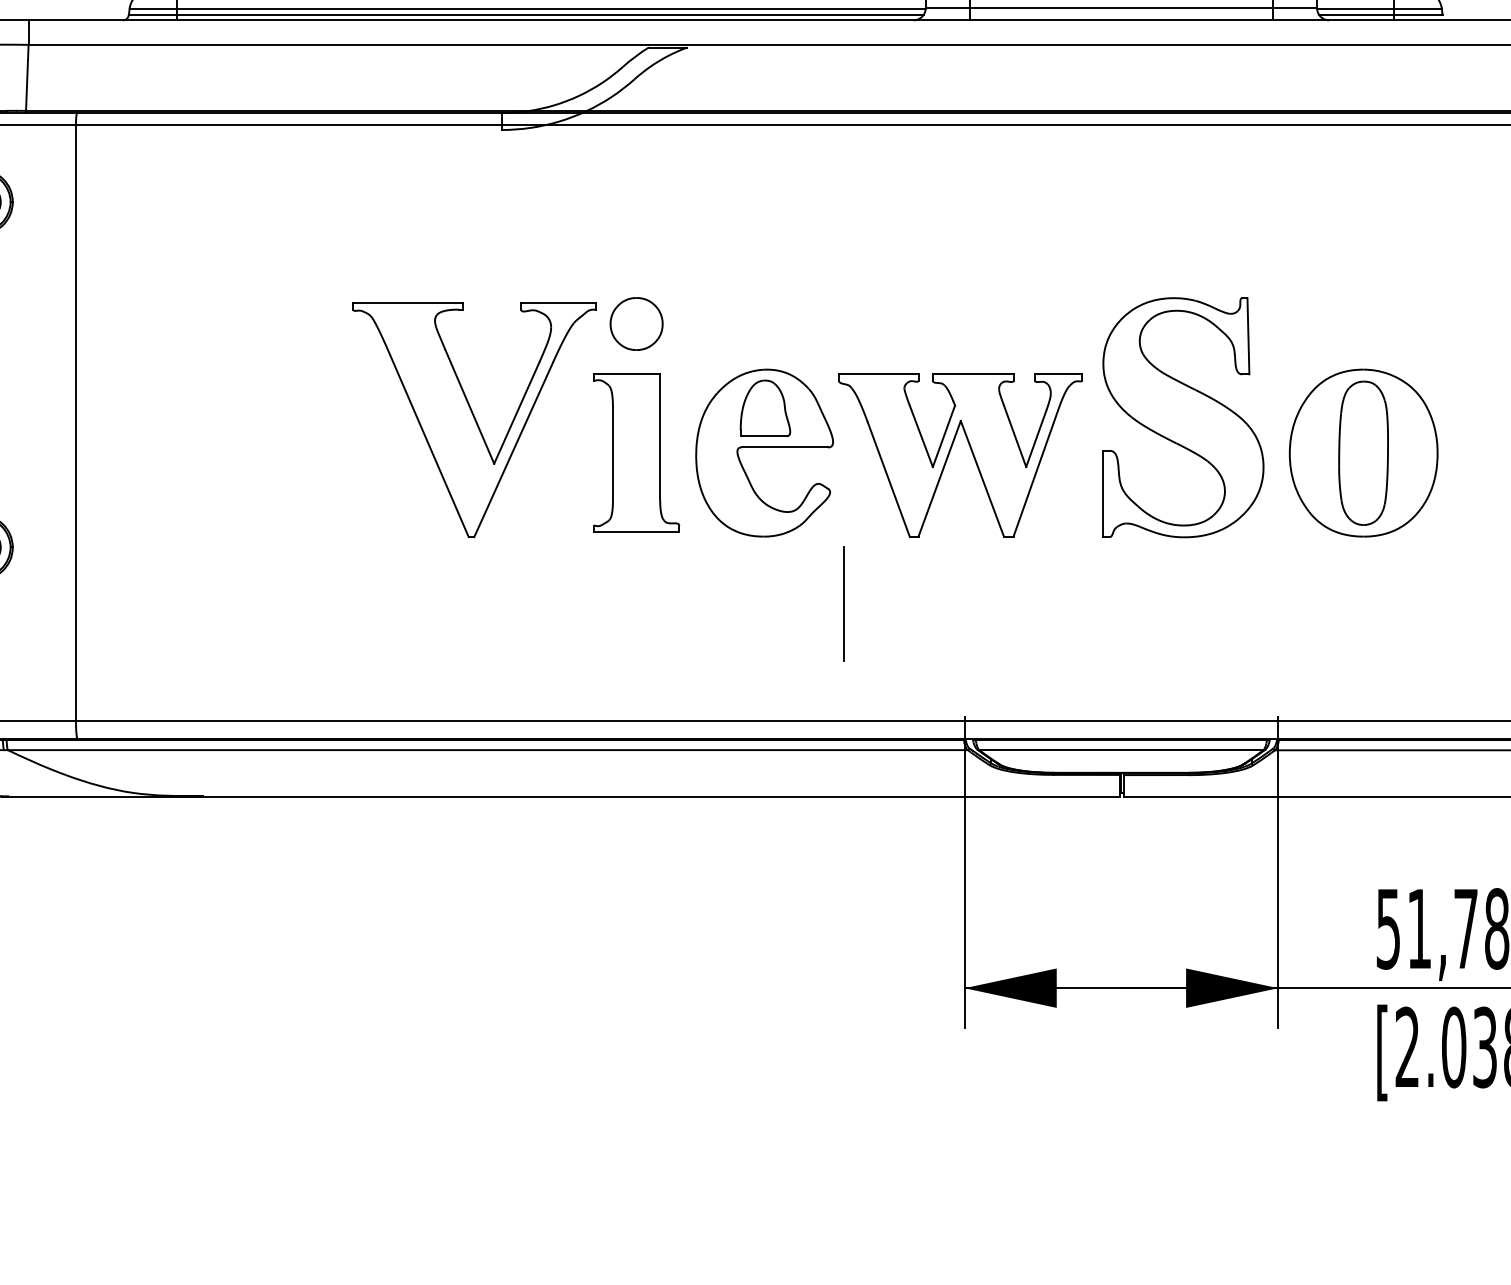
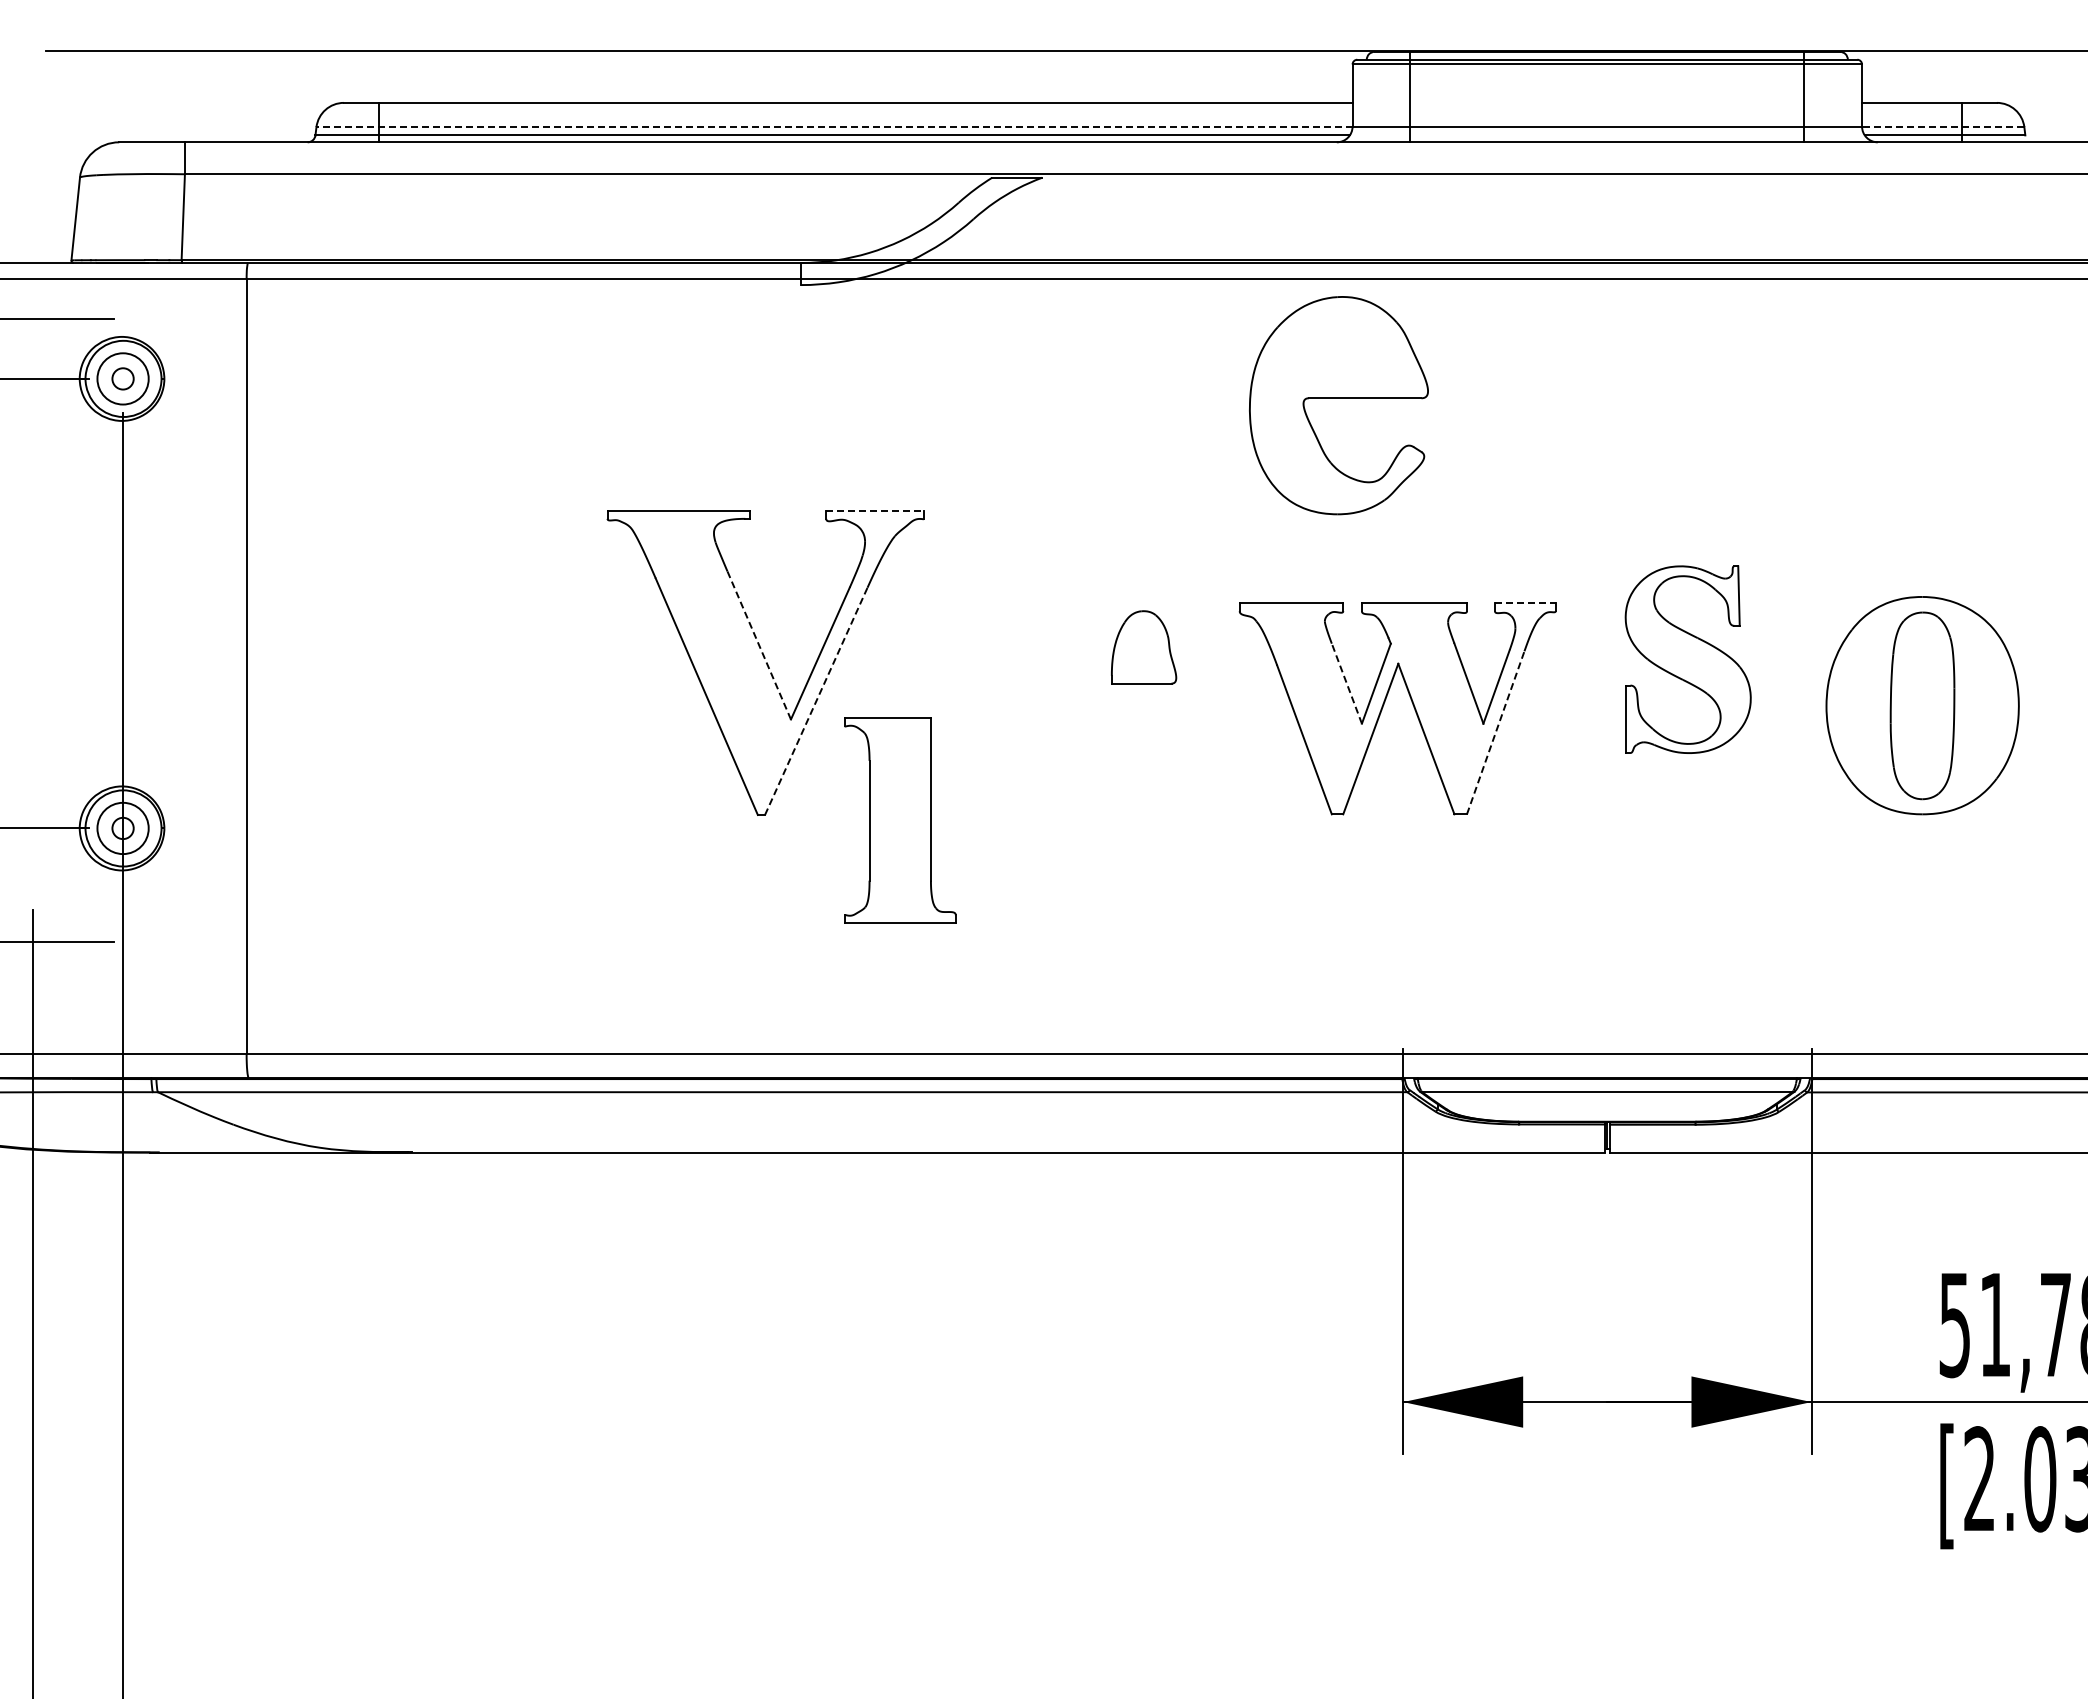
line: (527, 8) -> (834, 127), solid -> dashed
line: (1378, 8) -> (1942, 127), solid -> dashed
line: (559, 303) -> (875, 510), solid -> dashed
part: (636, 323) -> (976, 537), removed
line: (1058, 374) -> (1525, 603), solid -> dashed
line: (470, 406) -> (759, 645), solid -> dashed
part: (1183, 417) -> (1688, 659), size x0.6
line: (921, 436) -> (1346, 683), solid -> dashed
part: (764, 447) -> (1338, 398), moved
line: (513, 449) -> (816, 701), solid -> dashed
part: (636, 453) -> (900, 820), moved
line: (1035, 473) -> (1495, 732), solid -> dashed
line: (844, 604) -> (1246, 902), removed

